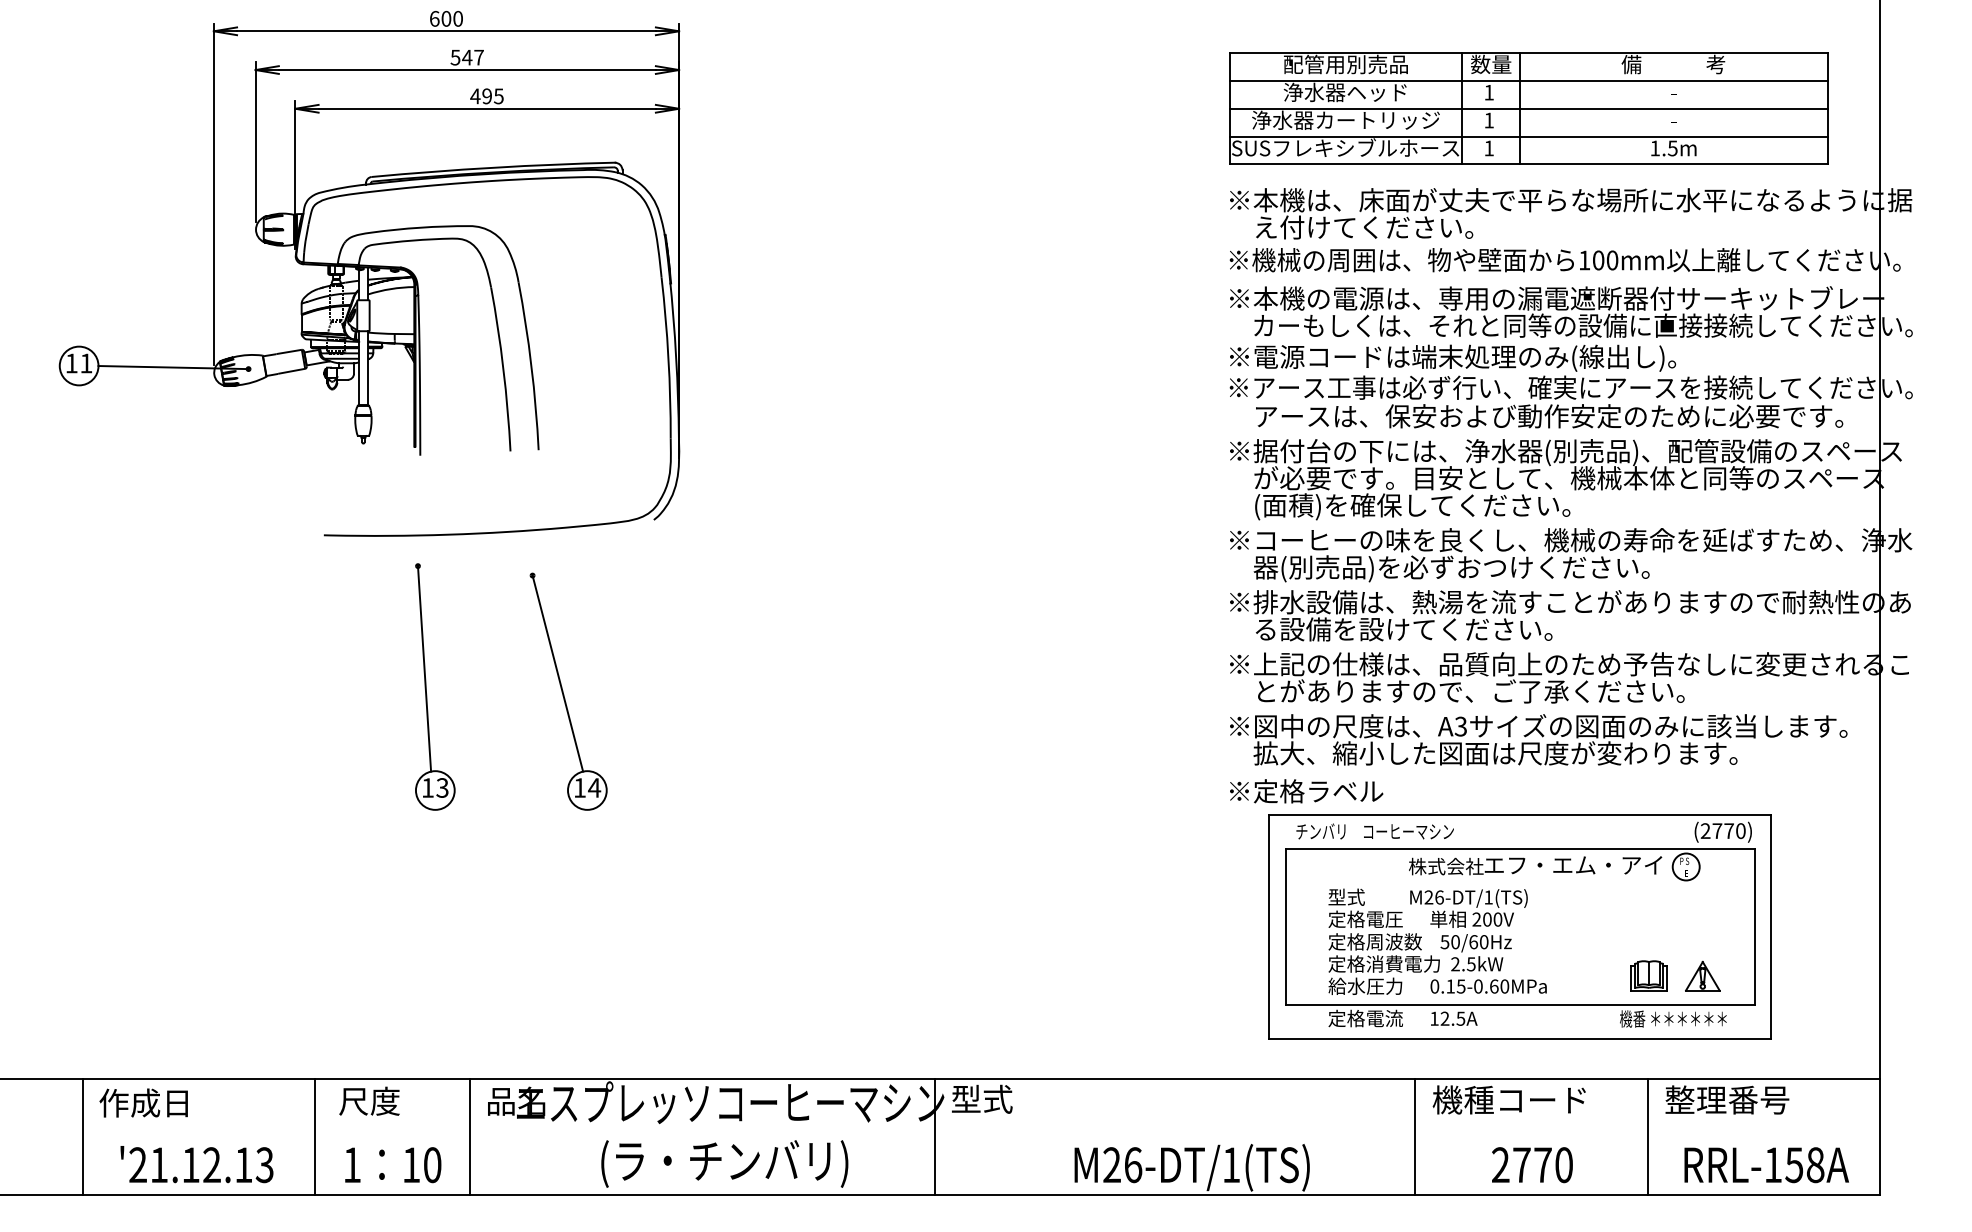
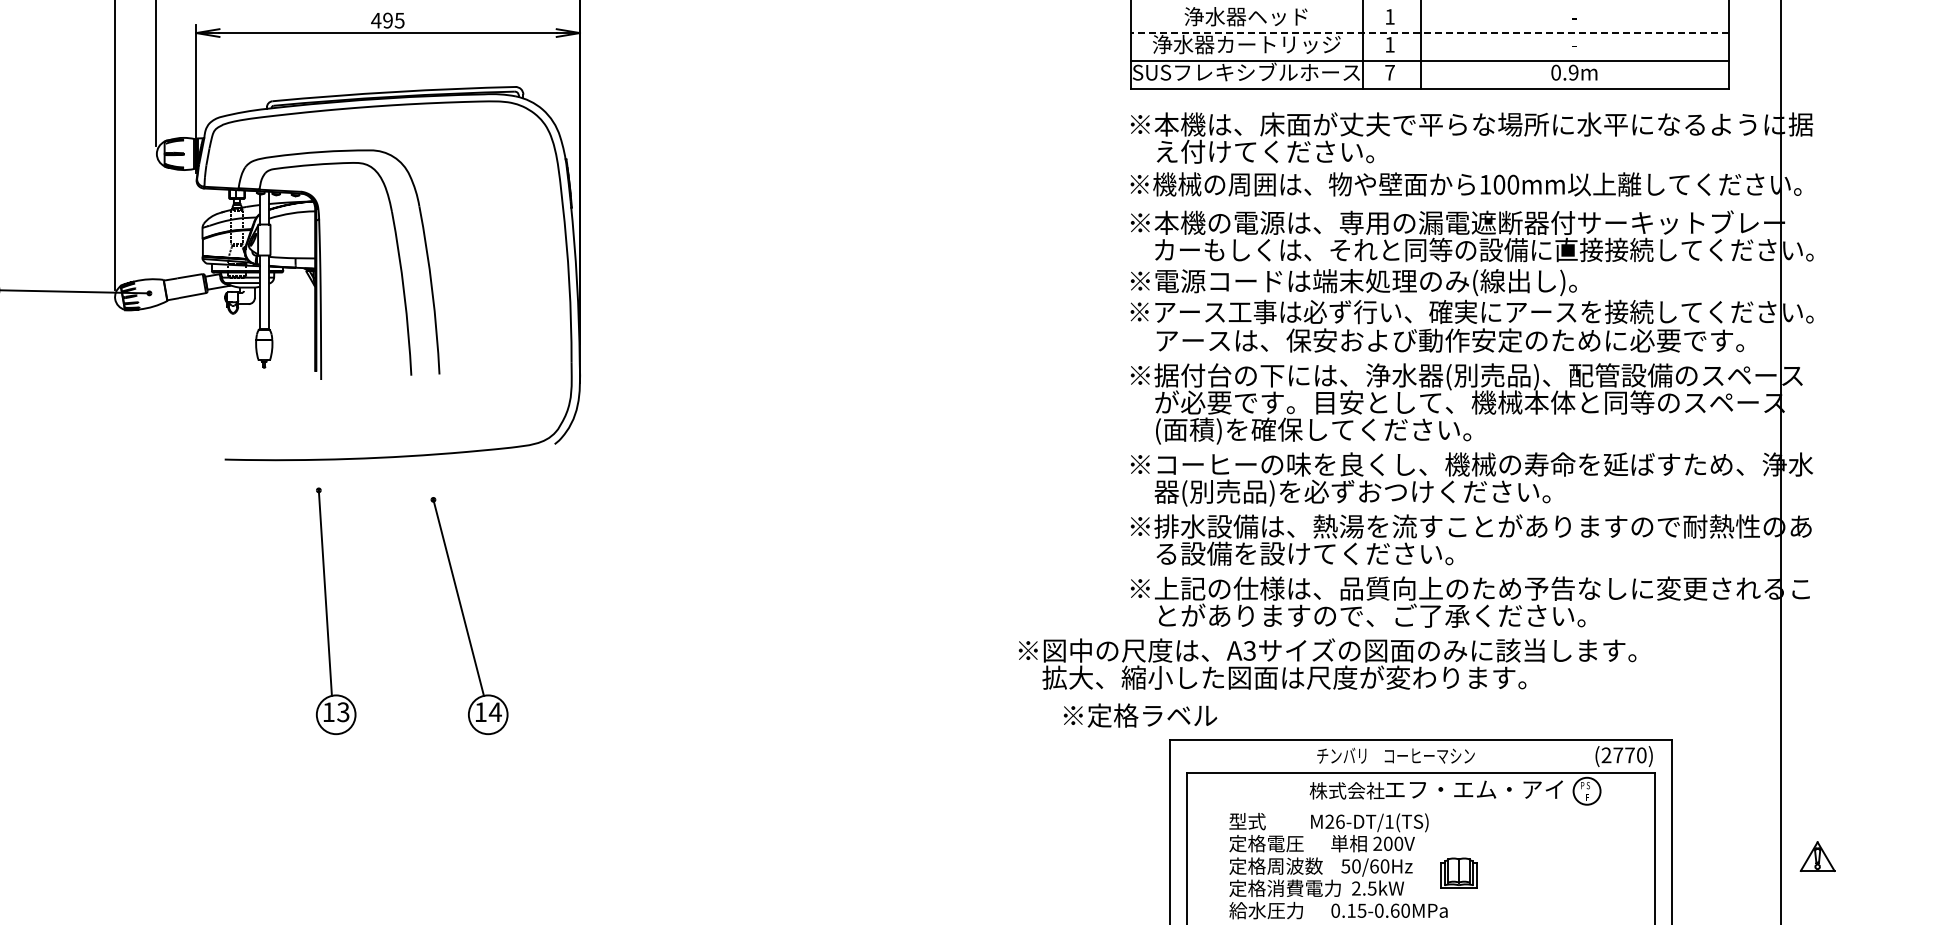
line: (1528, 80) -> (1429, 4), removed
line: (1528, 108) -> (1429, 32), solid -> dashed
text: (1489, 148) -> (1390, 72), 1 -> 7
text: (1663, 148) -> (1564, 72), 1.5m -> 0.9m
text: (1538, 739) -> (1327, 663), moved
text: (1306, 791) -> (1140, 715), moved
text: (1374, 831) -> (1395, 755), moved
part: (1648, 975) -> (1458, 872), moved
part: (1702, 975) -> (1817, 855), moved

